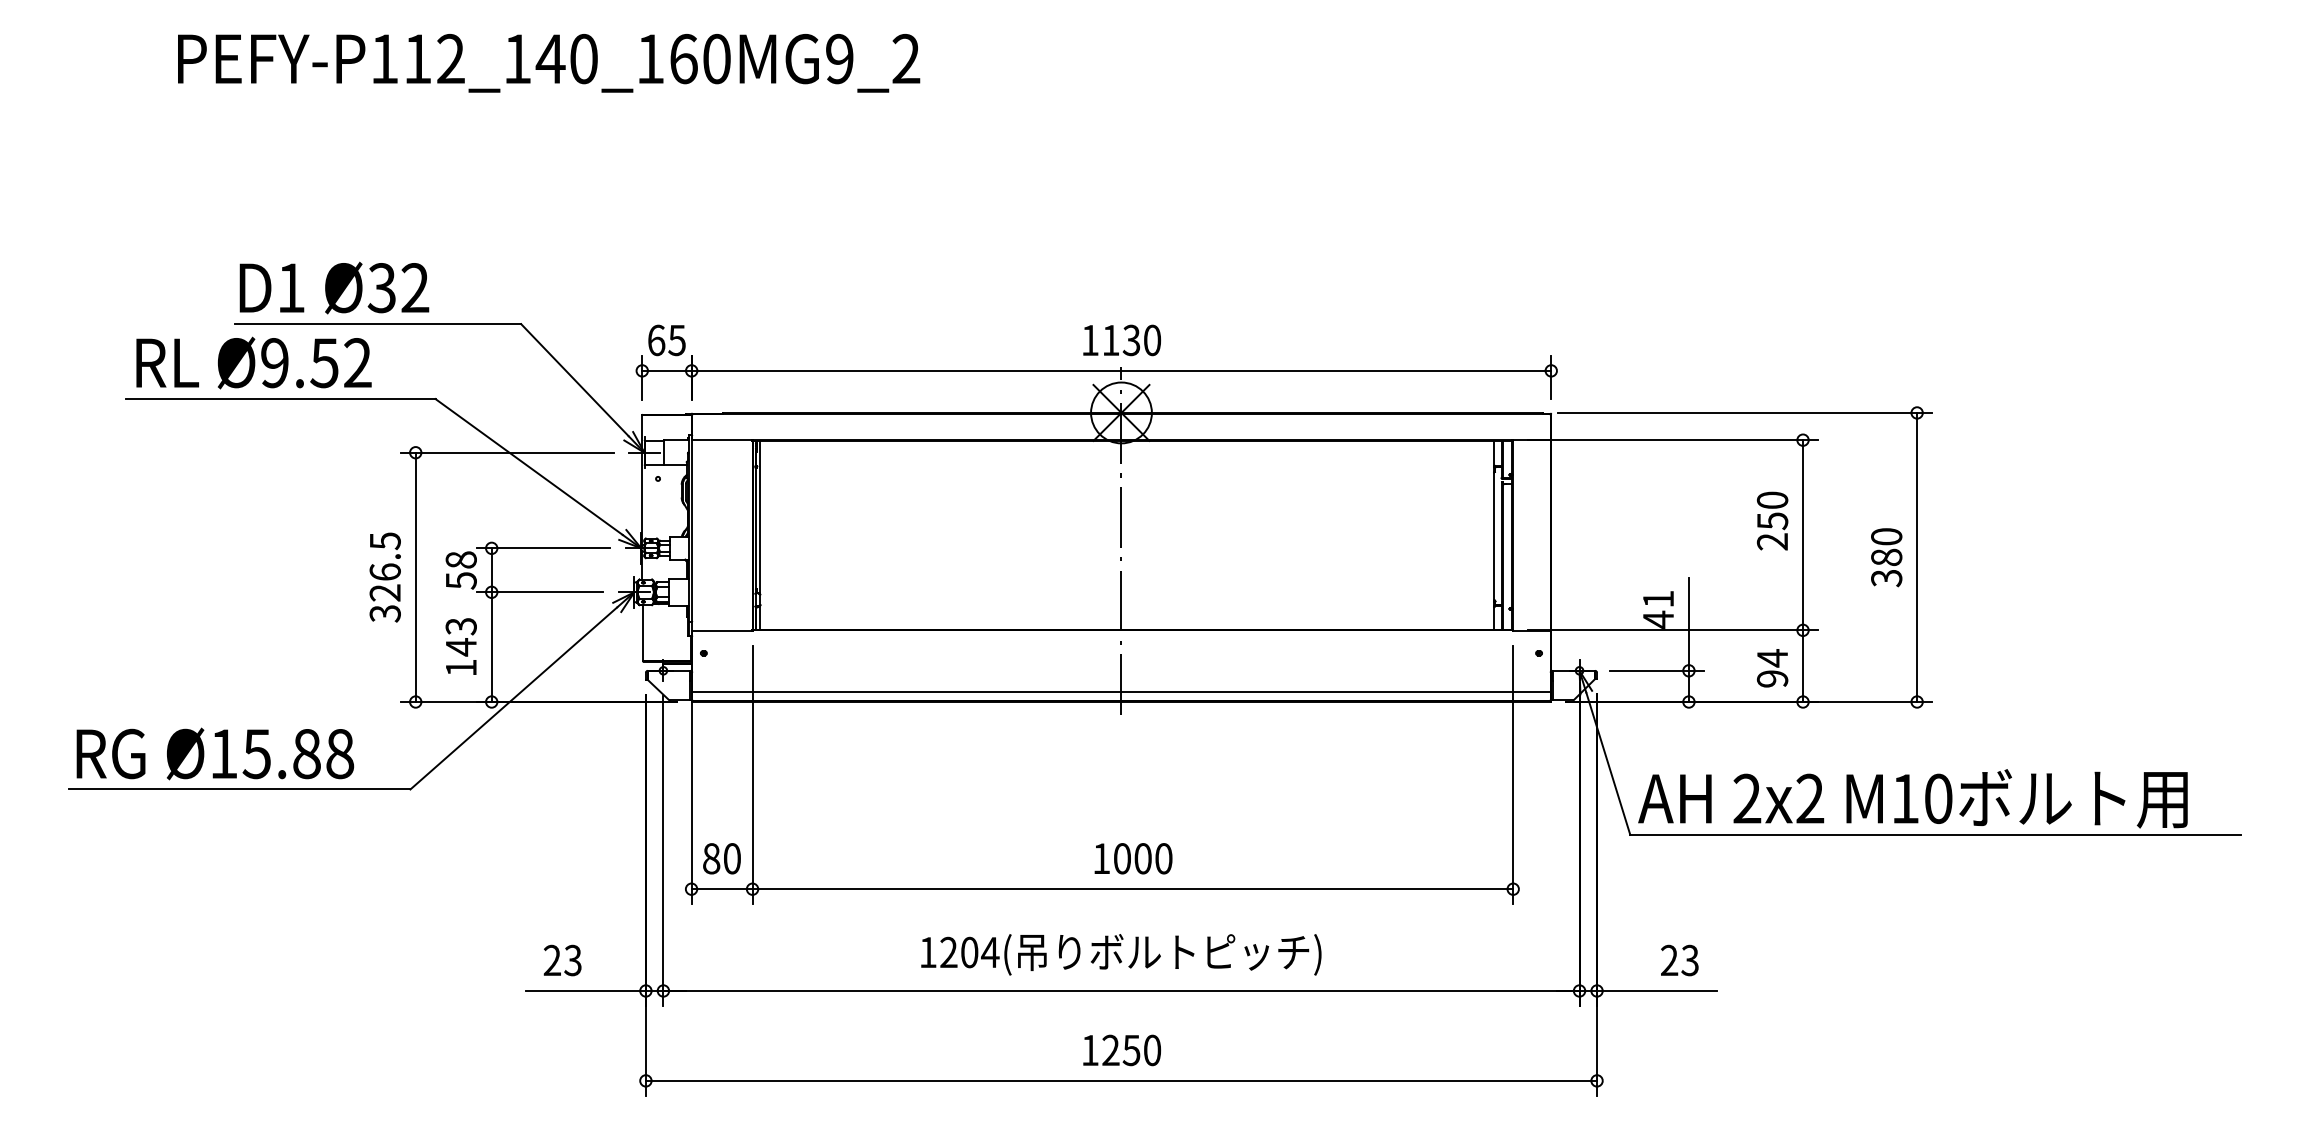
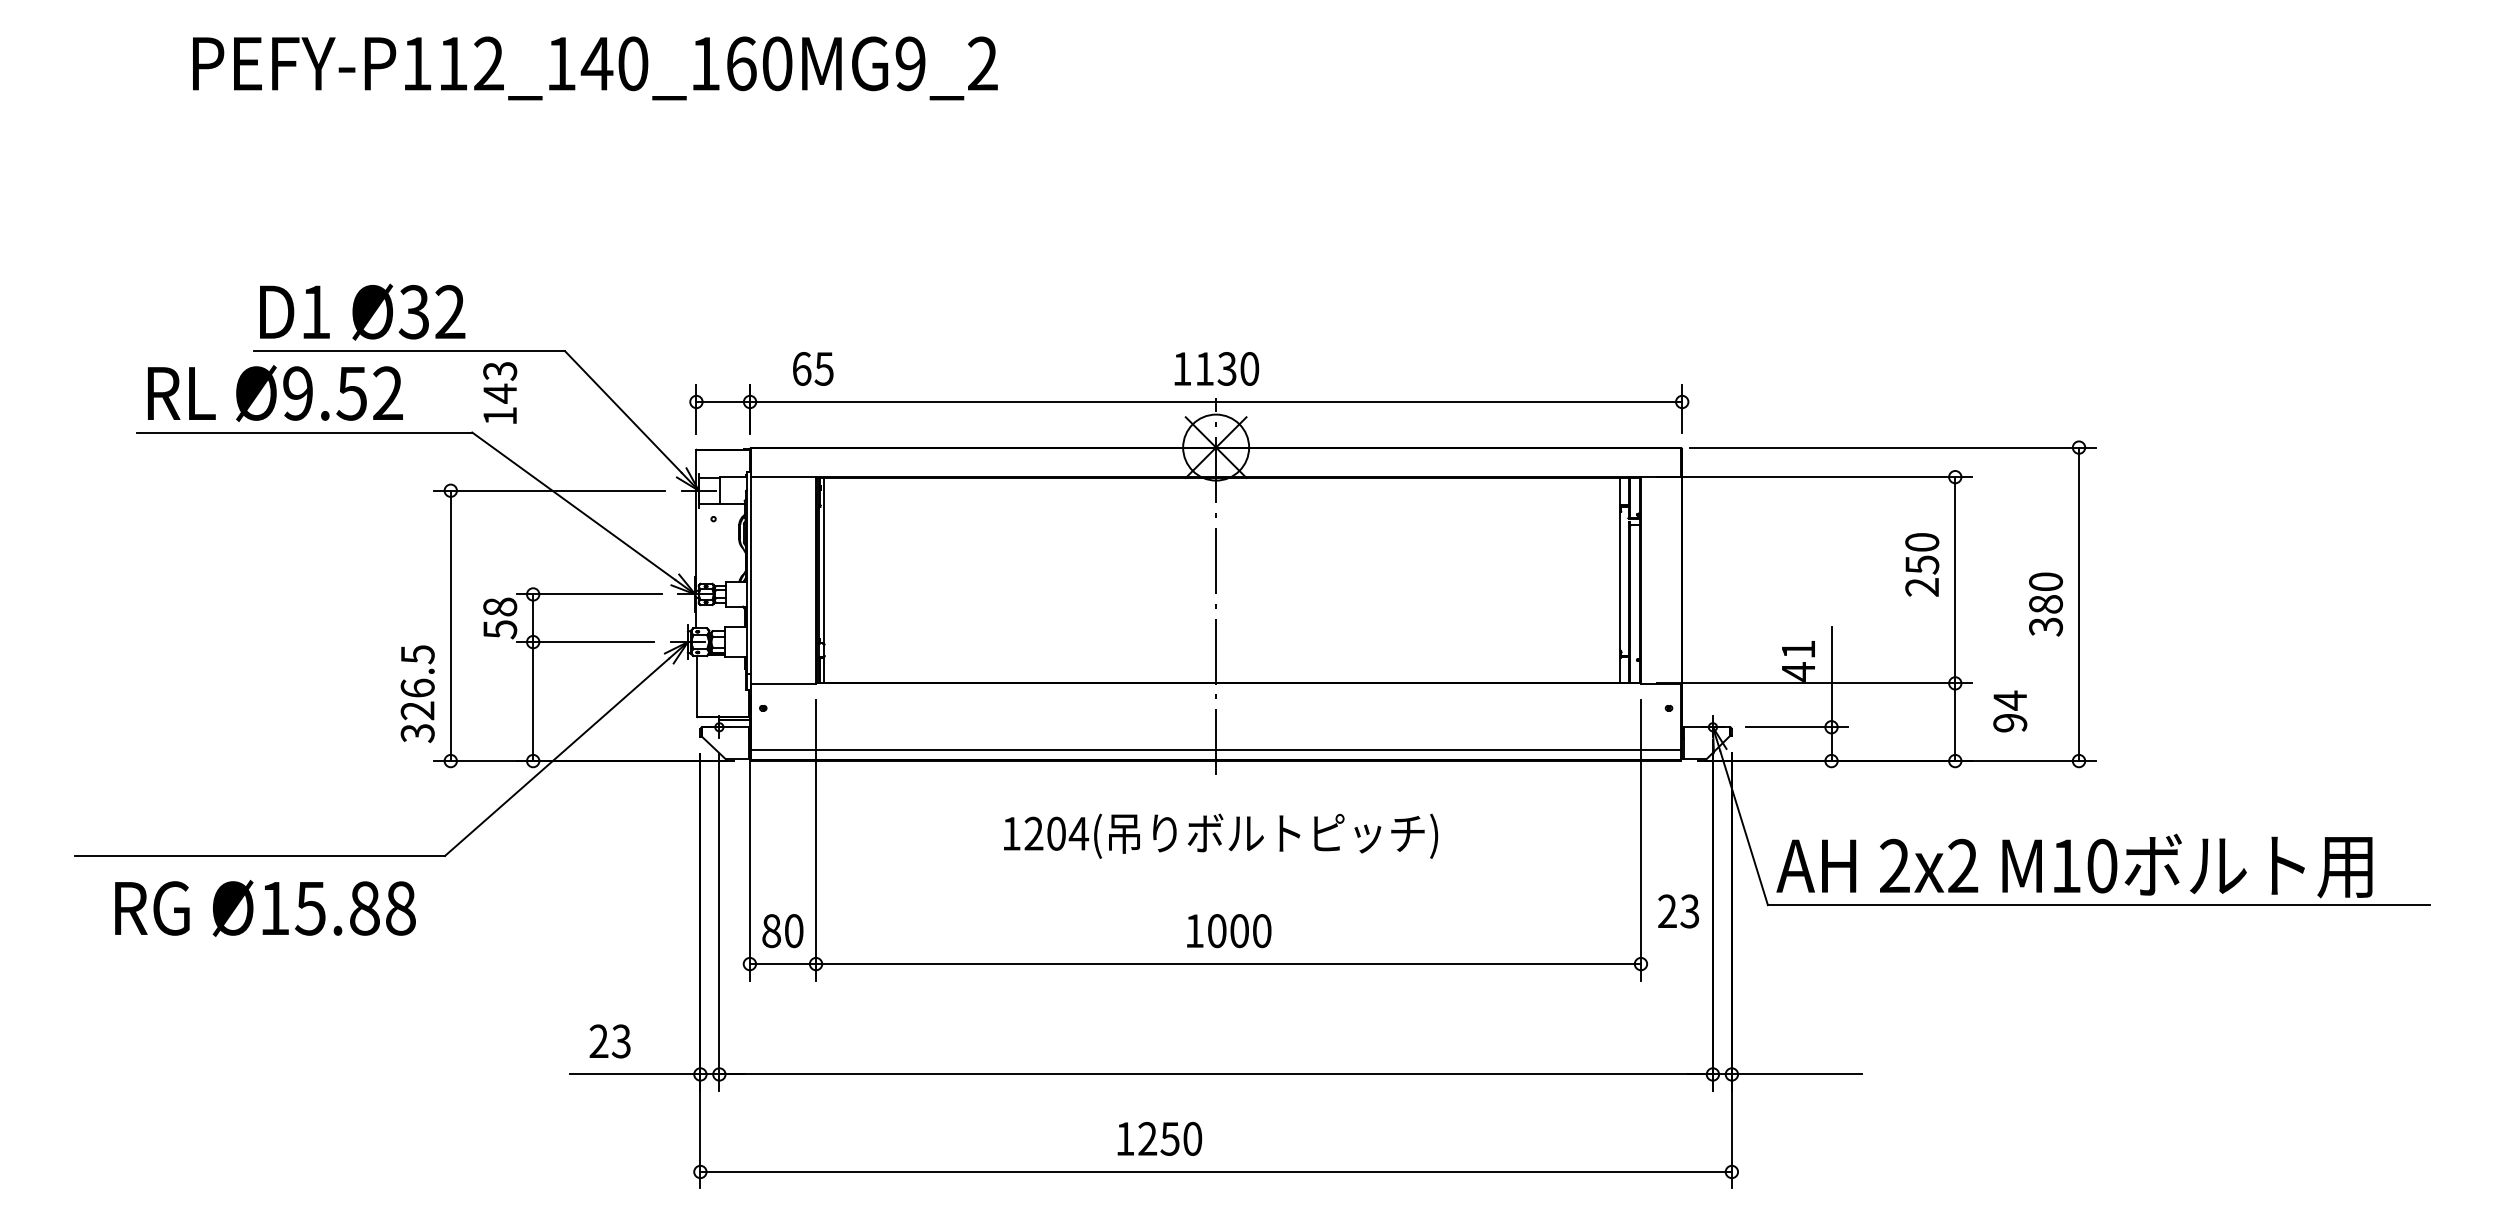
text: (667, 340) -> (813, 368), moved
text: (385, 576) -> (417, 693), moved
text: (461, 646) -> (500, 392), moved
text: (1772, 668) -> (2010, 711), moved
text: (215, 754) -> (265, 908), moved
text: (1121, 954) -> (1221, 835), moved
text: (1679, 960) -> (1678, 911), moved
text: (1121, 1050) -> (1159, 1138), moved

